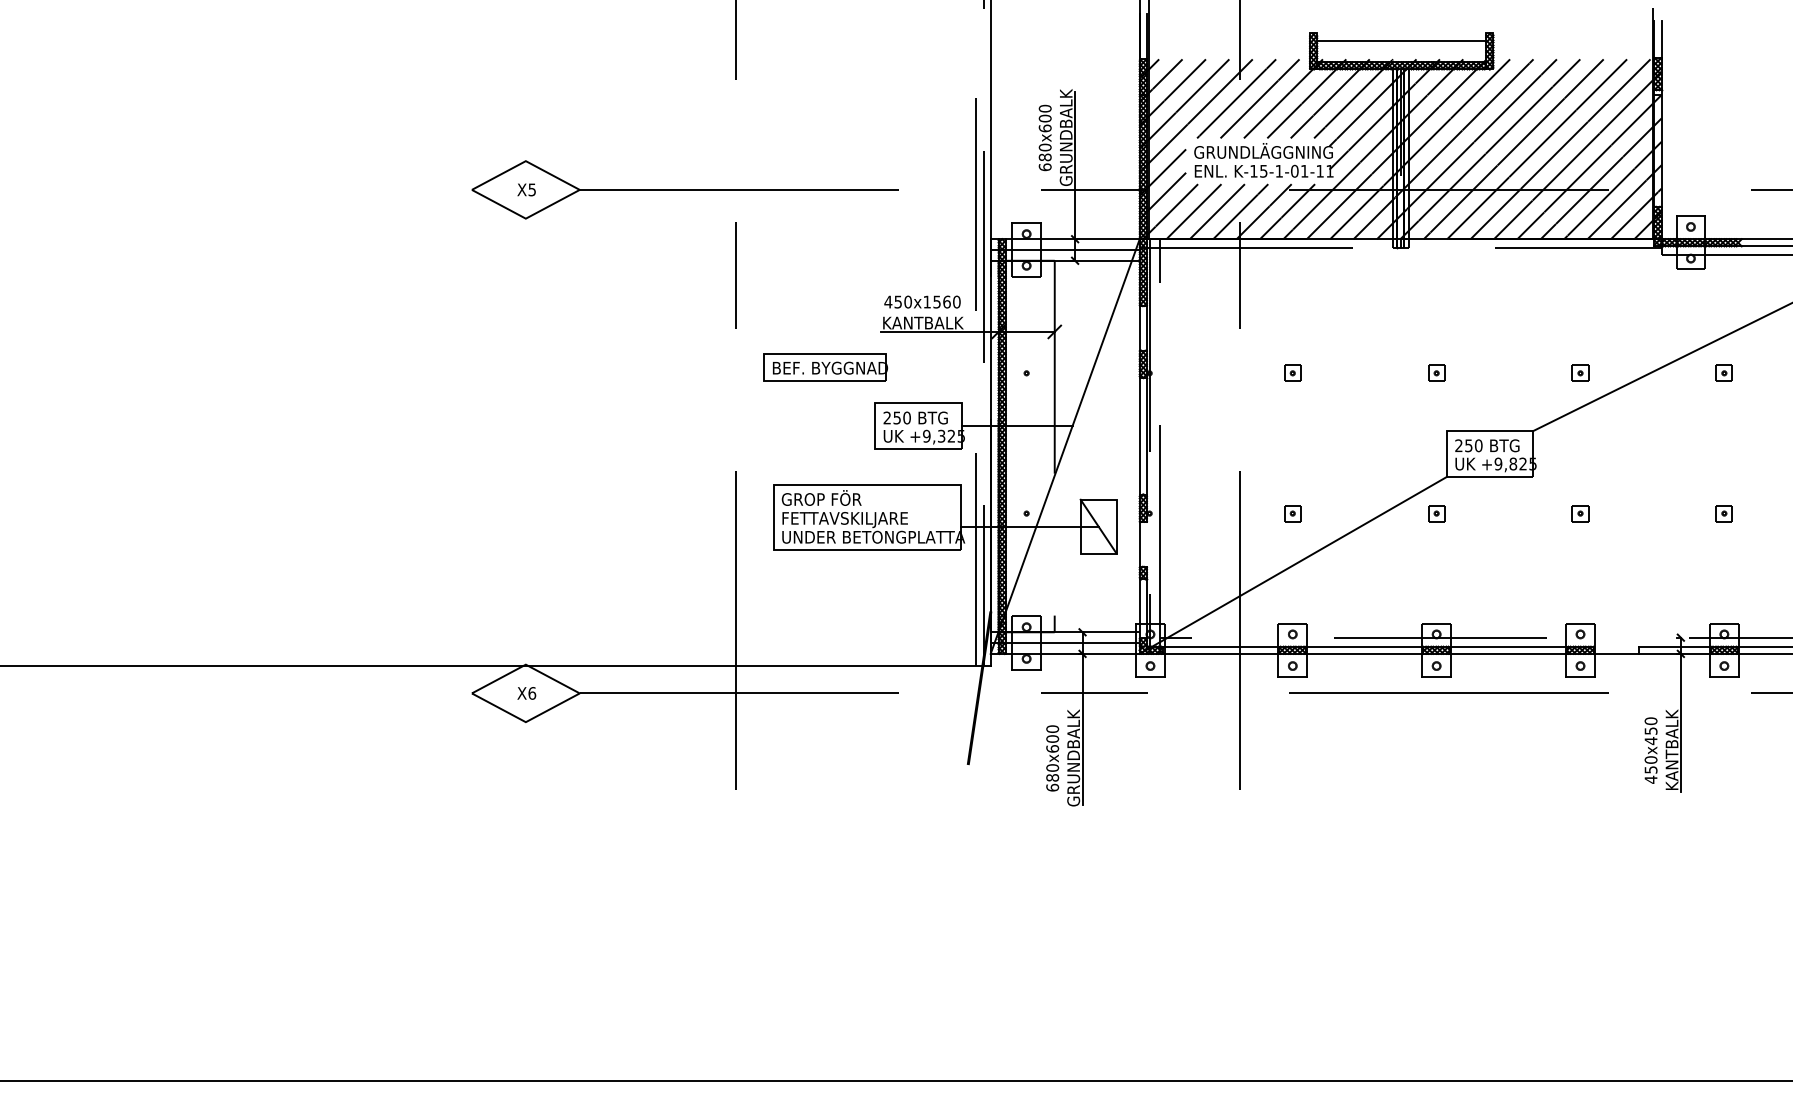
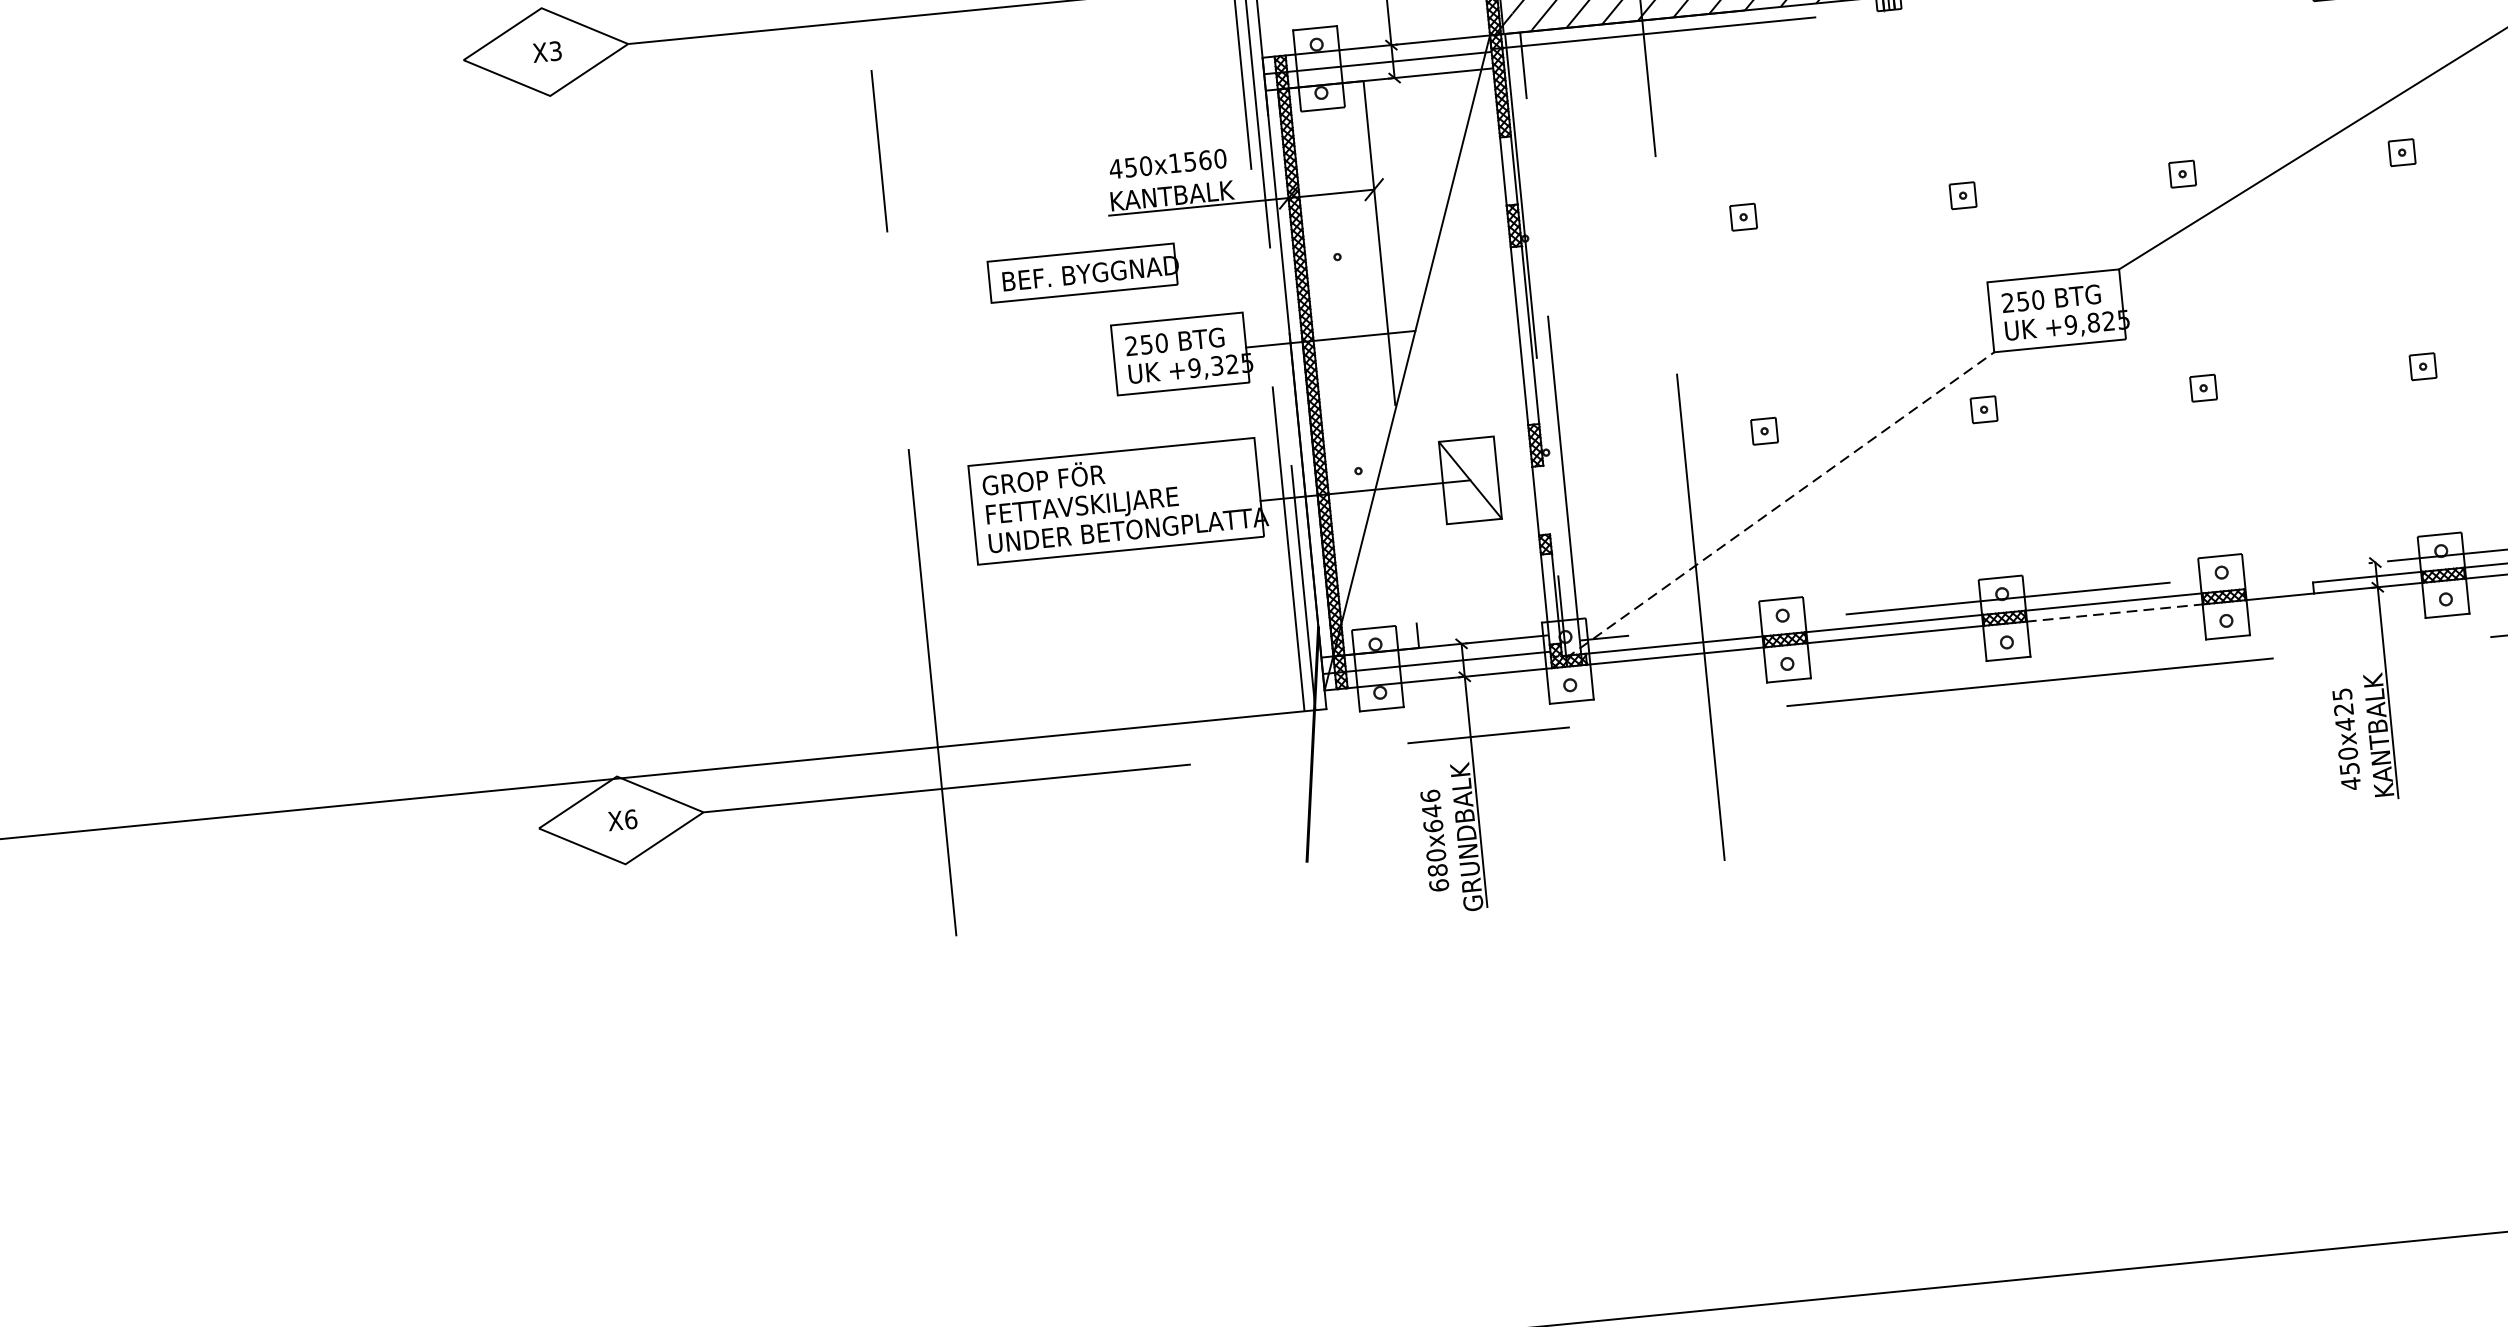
text: (532, 189) -> (555, 50), X5 -> X3
part: (825, 367) -> (1083, 273), moved
line: (1293, 565) -> (1773, 510), solid -> dashed
line: (1509, 653) -> (2116, 612), solid -> dashed
text: (1650, 725) -> (2342, 701), 450x450 -> 450x425
text: (1052, 734) -> (1430, 804), 680x600 -> 680x646

